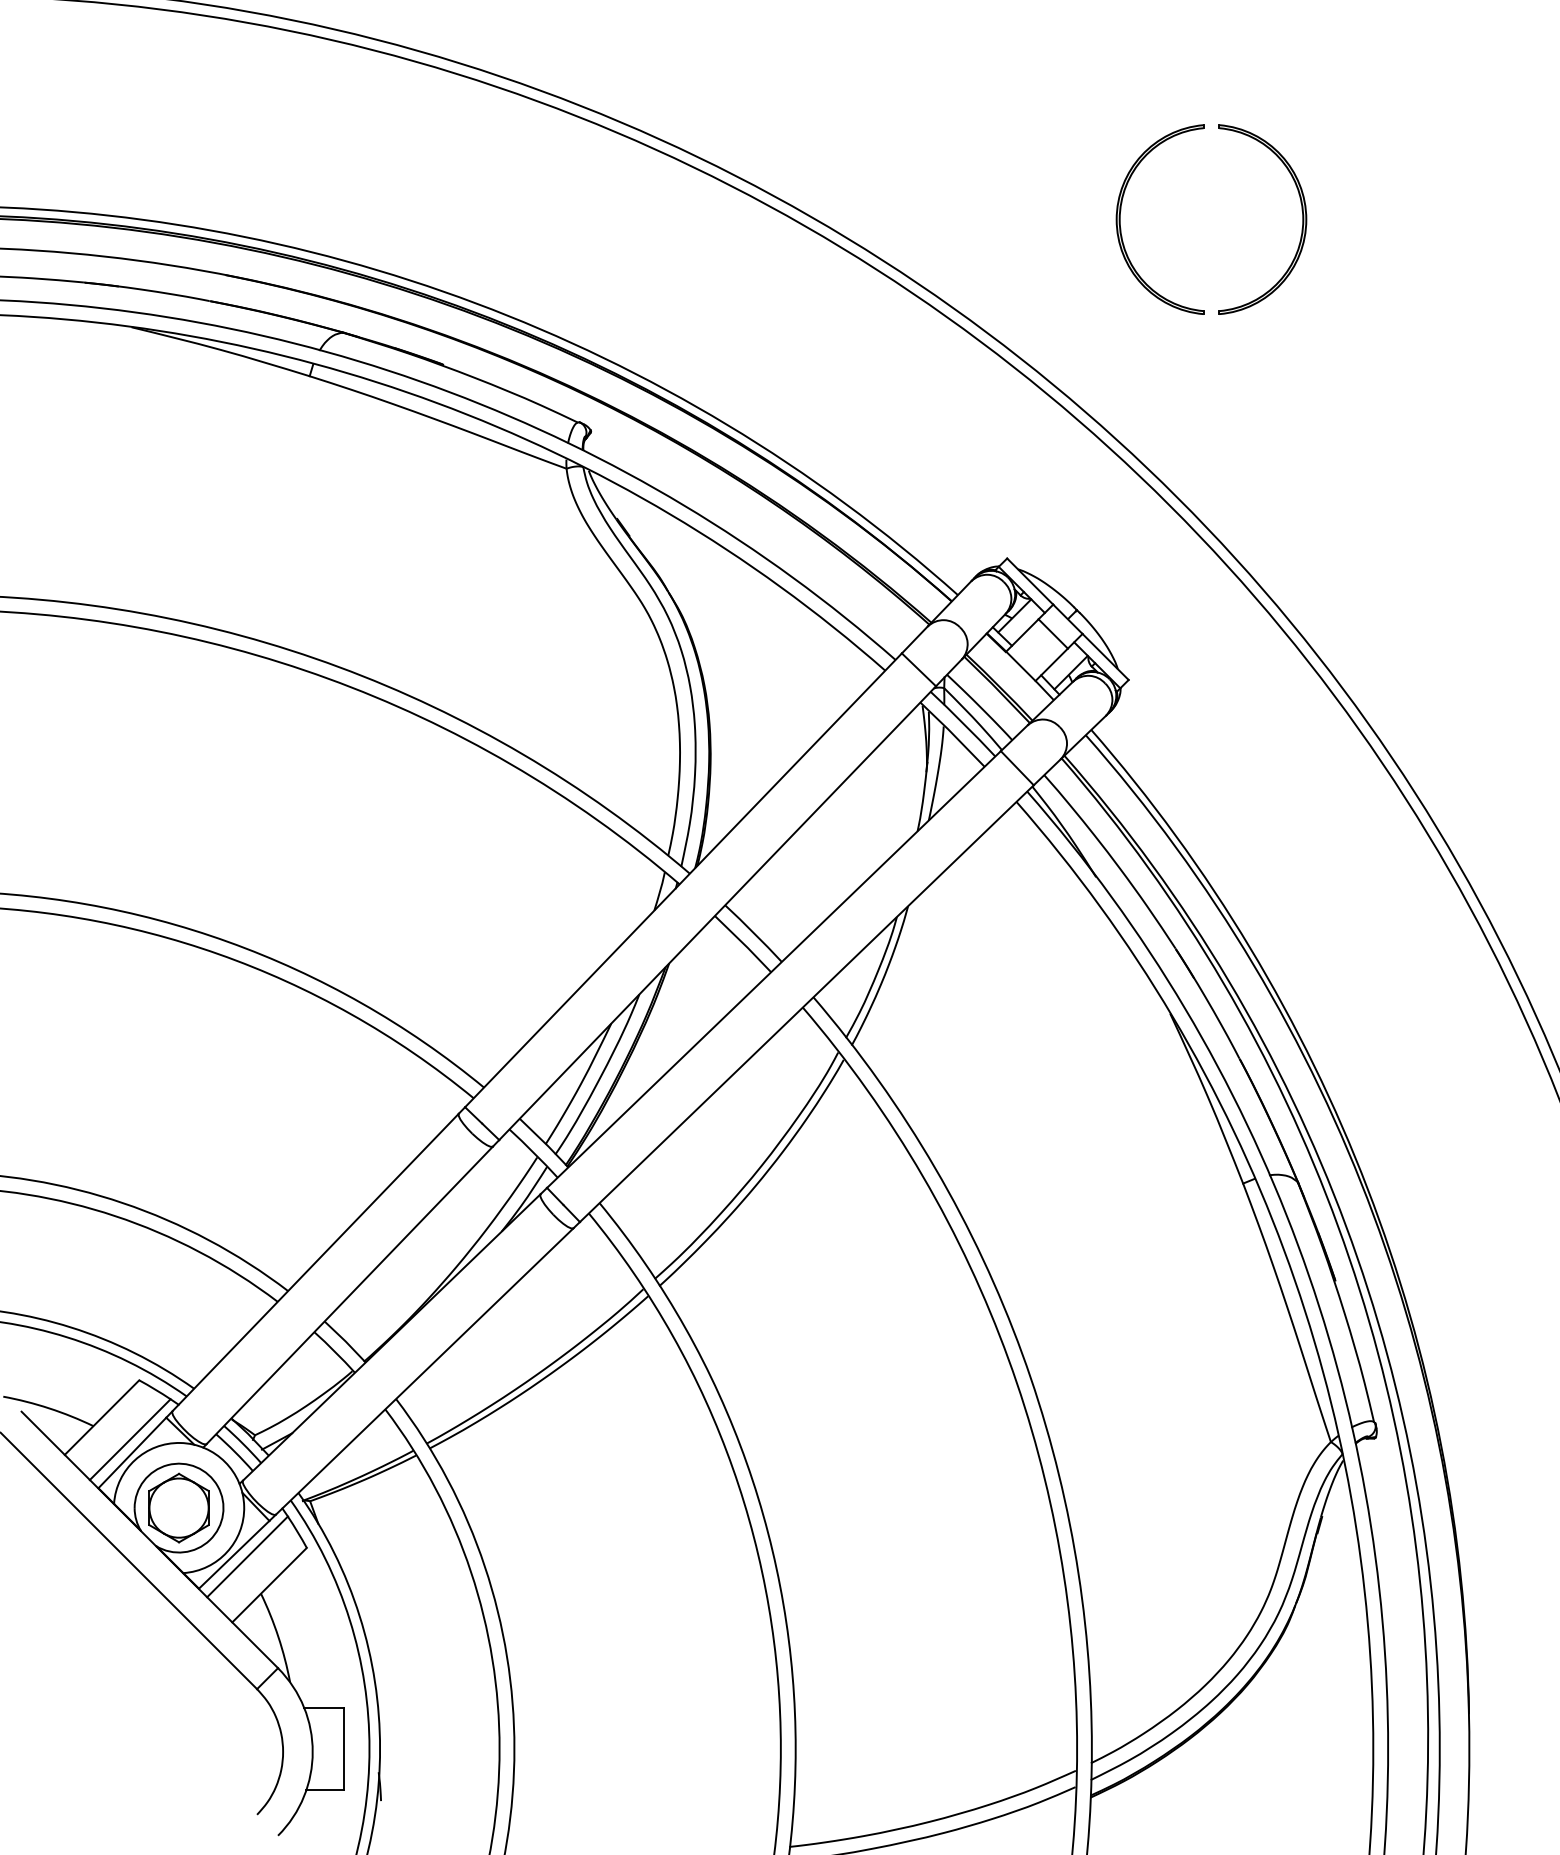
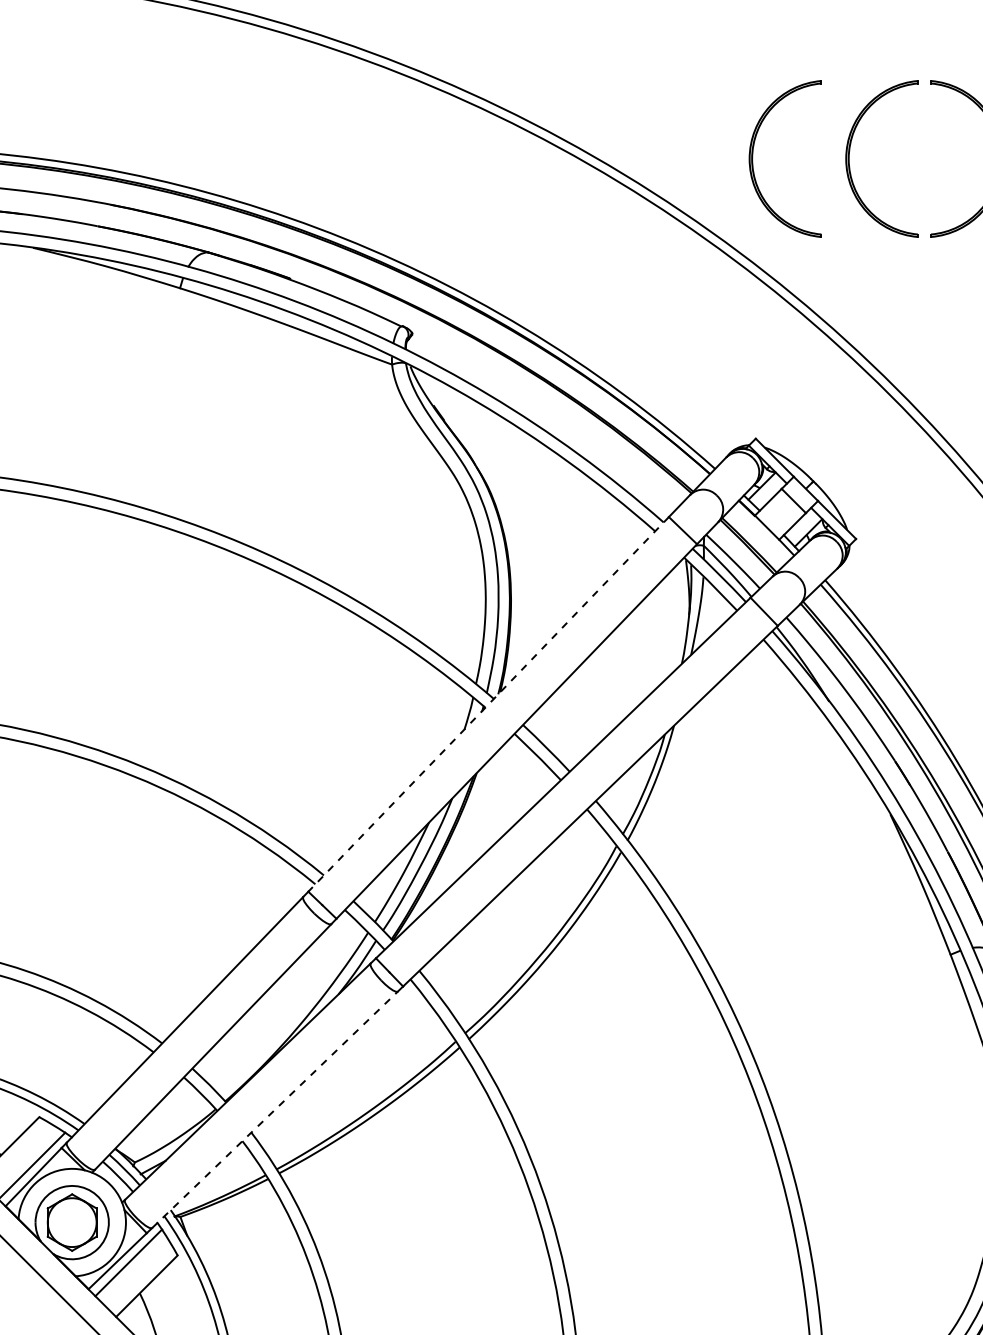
part: (1003, 219) -> (752, 158), added
line: (683, 880) -> (488, 704), solid -> dashed
line: (424, 1371) -> (274, 1109), solid -> dashed

